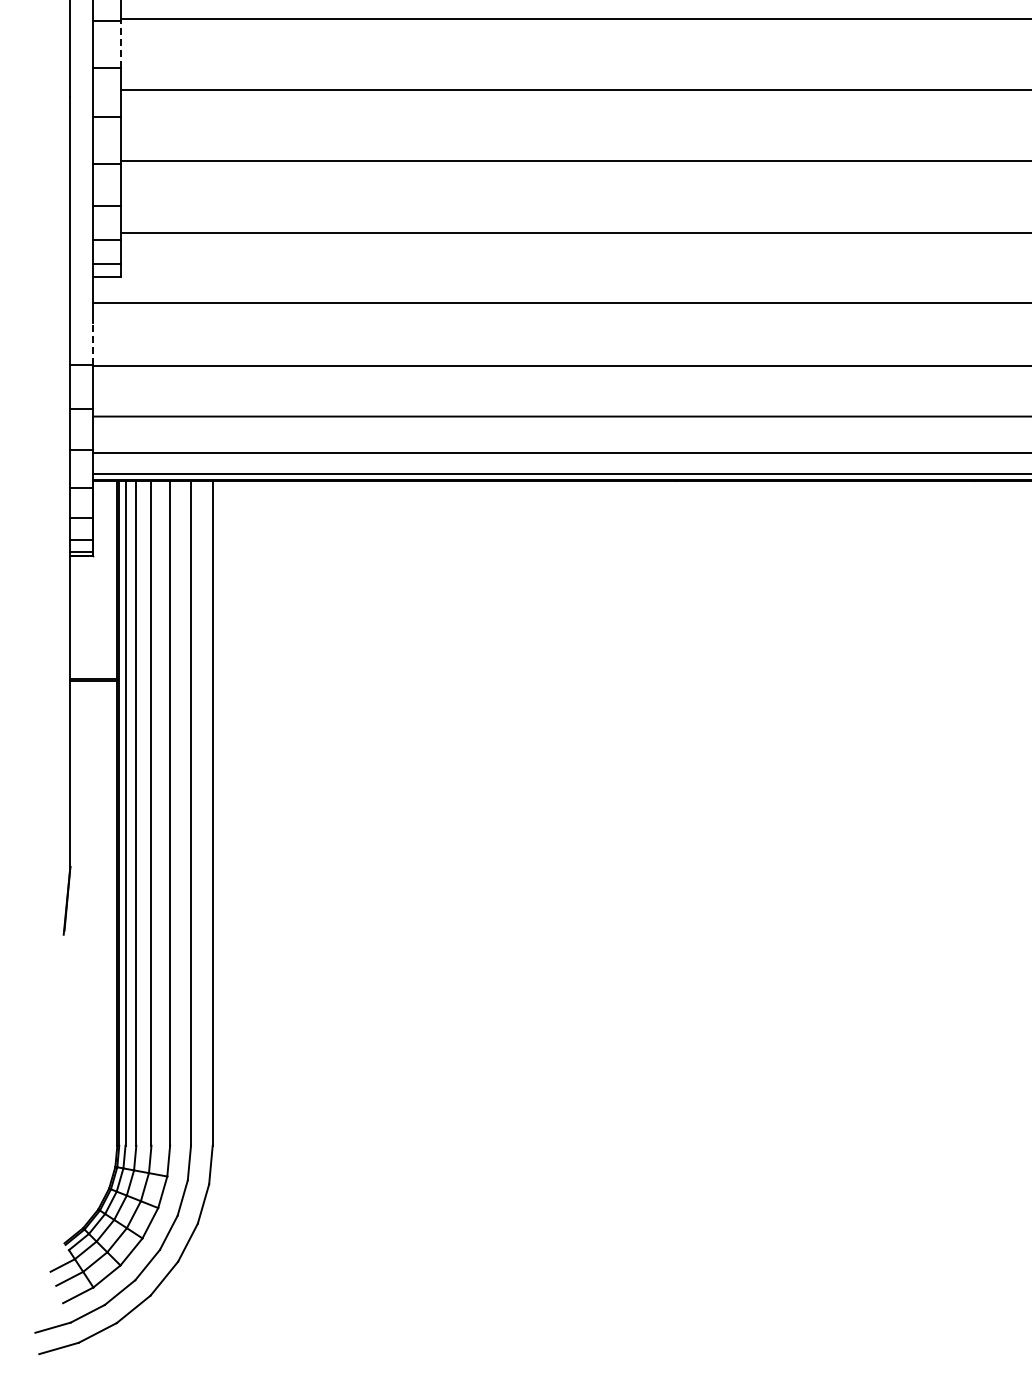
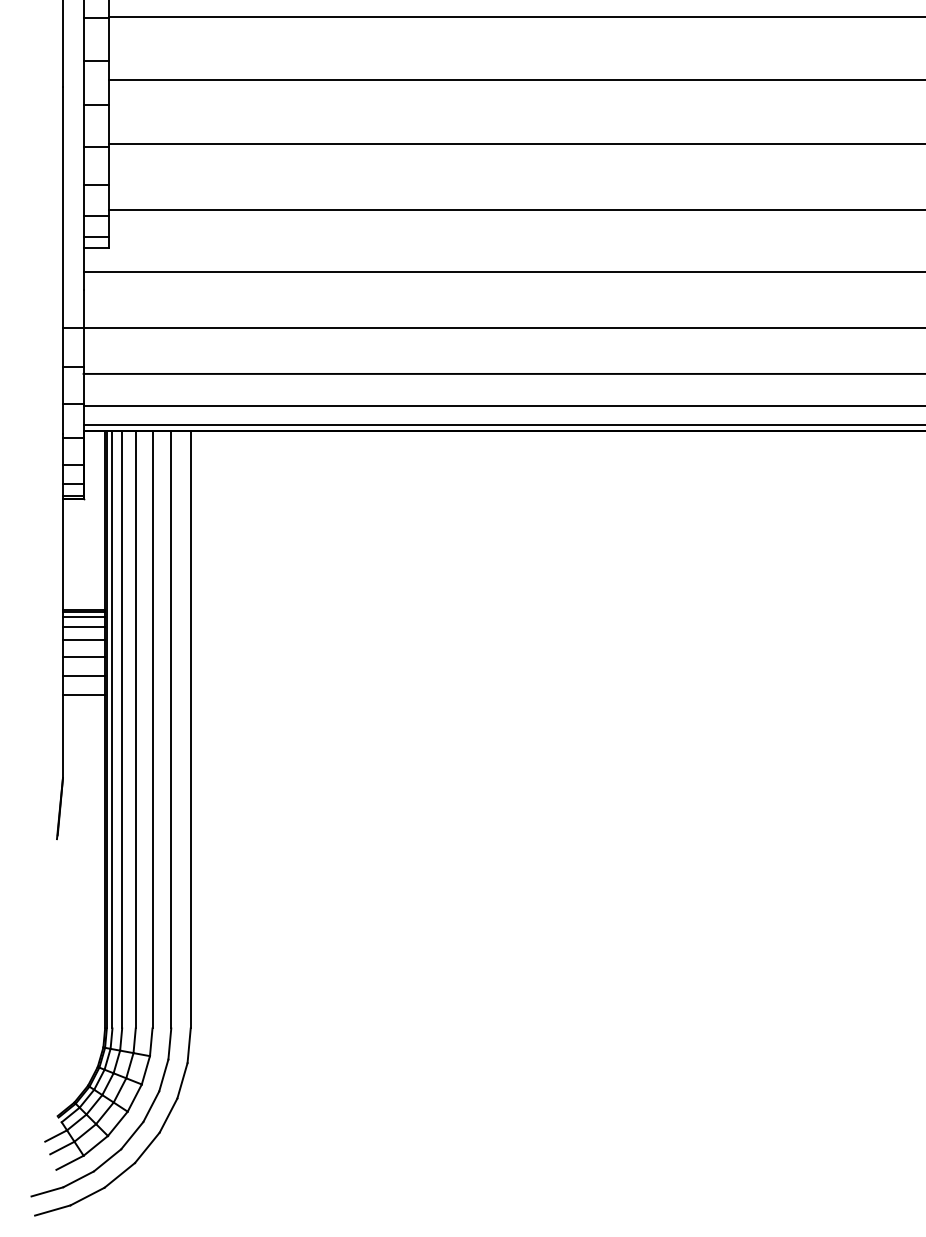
line: (121, 44) -> (108, 39), dashed -> solid
line: (93, 343) -> (83, 308), dashed -> solid
line: (93, 687) -> (83, 617), added
line: (93, 698) -> (83, 627), added
line: (93, 713) -> (83, 640), added
line: (93, 732) -> (83, 657), added
line: (93, 752) -> (83, 675), added
line: (93, 774) -> (83, 695), added

